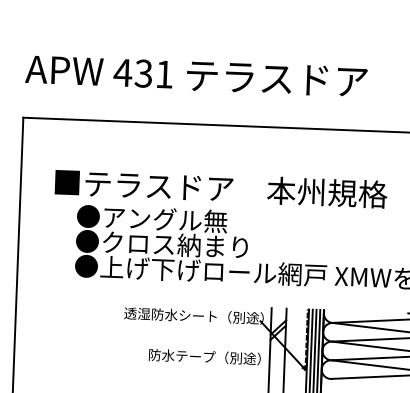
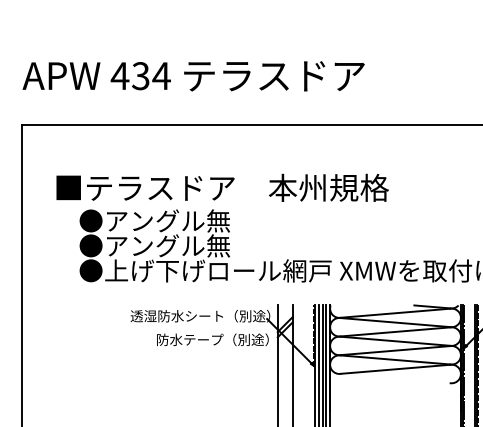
text: (164, 73) -> (161, 75), 431 -> 434
text: (174, 244) -> (178, 245), ●クロス納まり -> ●アングル無
text: (204, 356) -> (212, 339), moved

